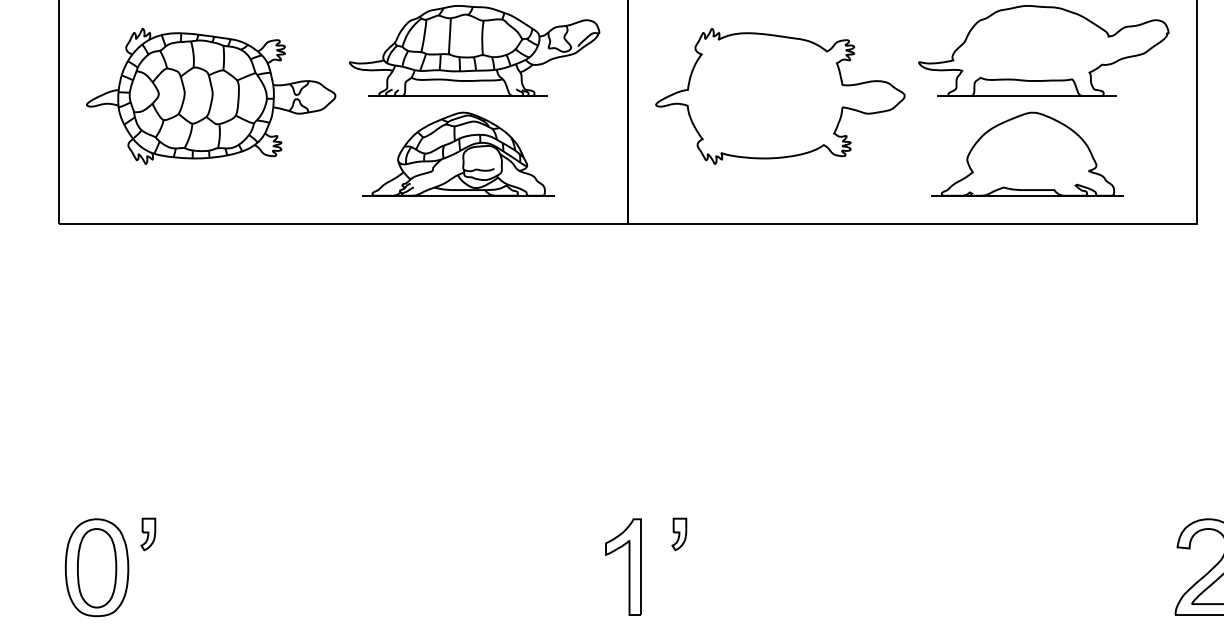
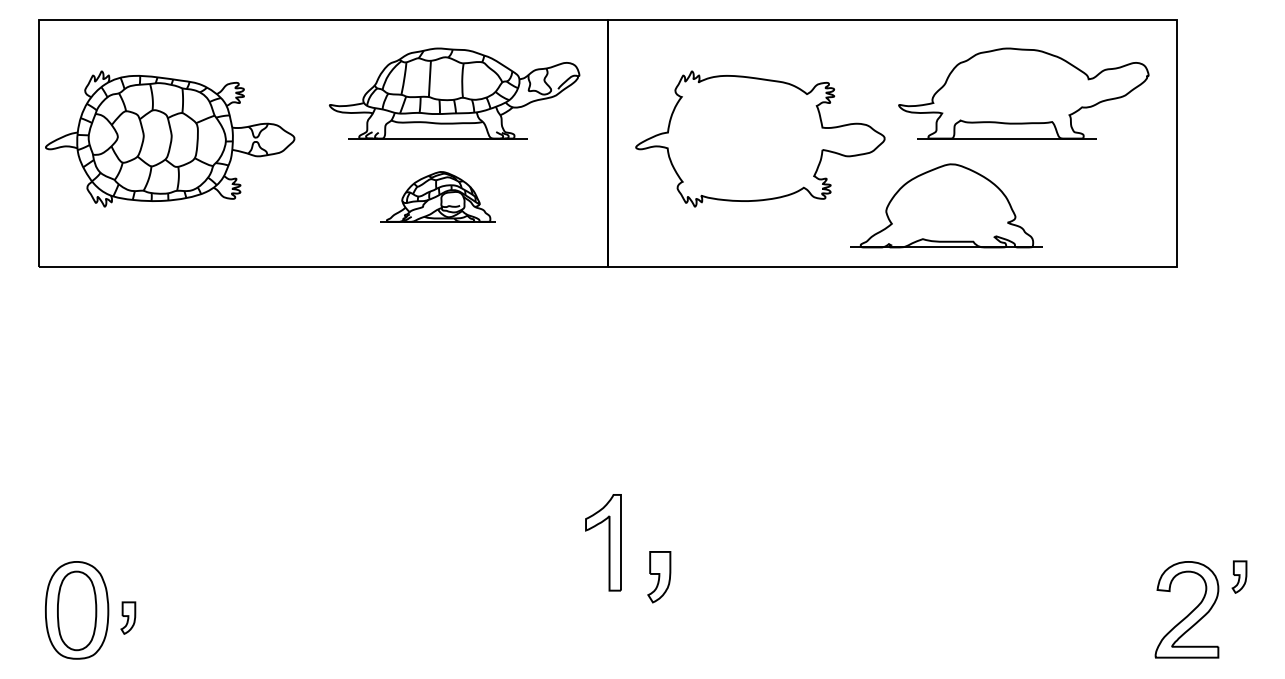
part: (211, 95) -> (170, 138), moved
part: (458, 153) -> (438, 196), size x0.6
part: (1027, 153) -> (946, 205), moved
part: (148, 533) -> (128, 617), moved
part: (679, 533) -> (659, 576), size x1.6
part: (623, 566) -> (603, 542), moved

